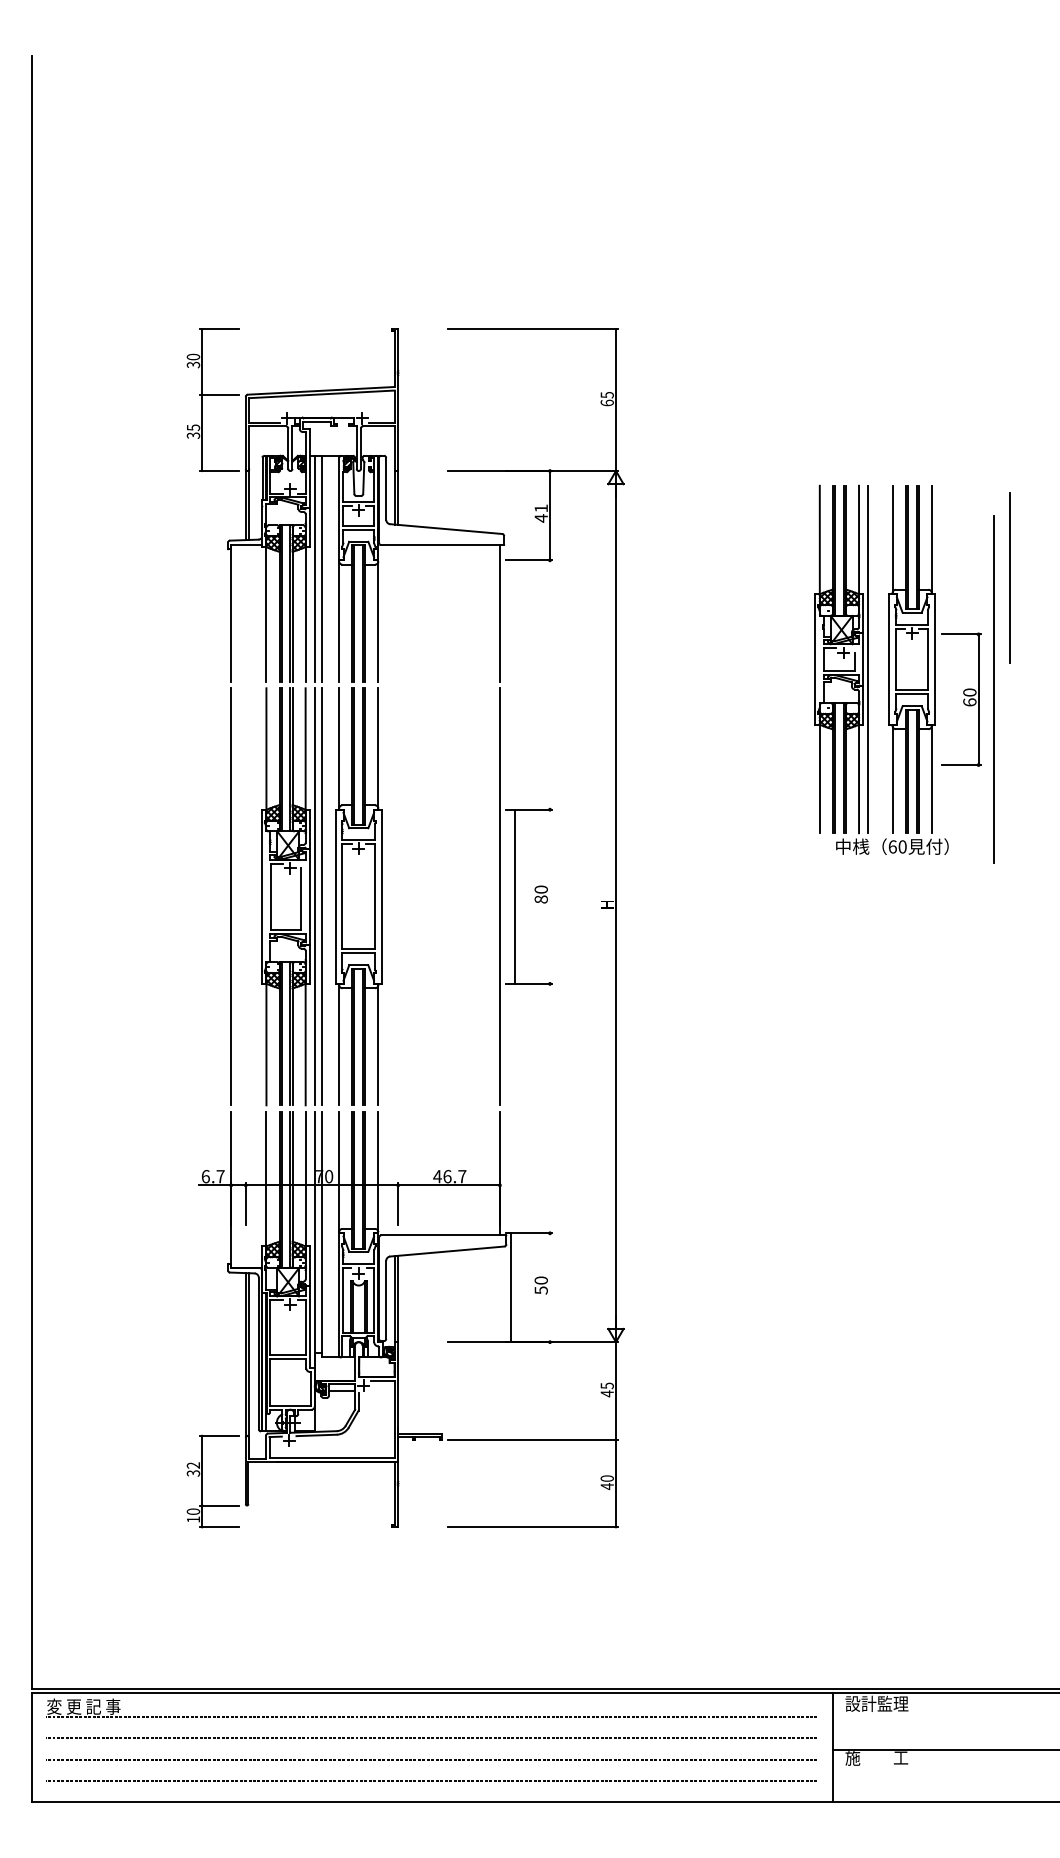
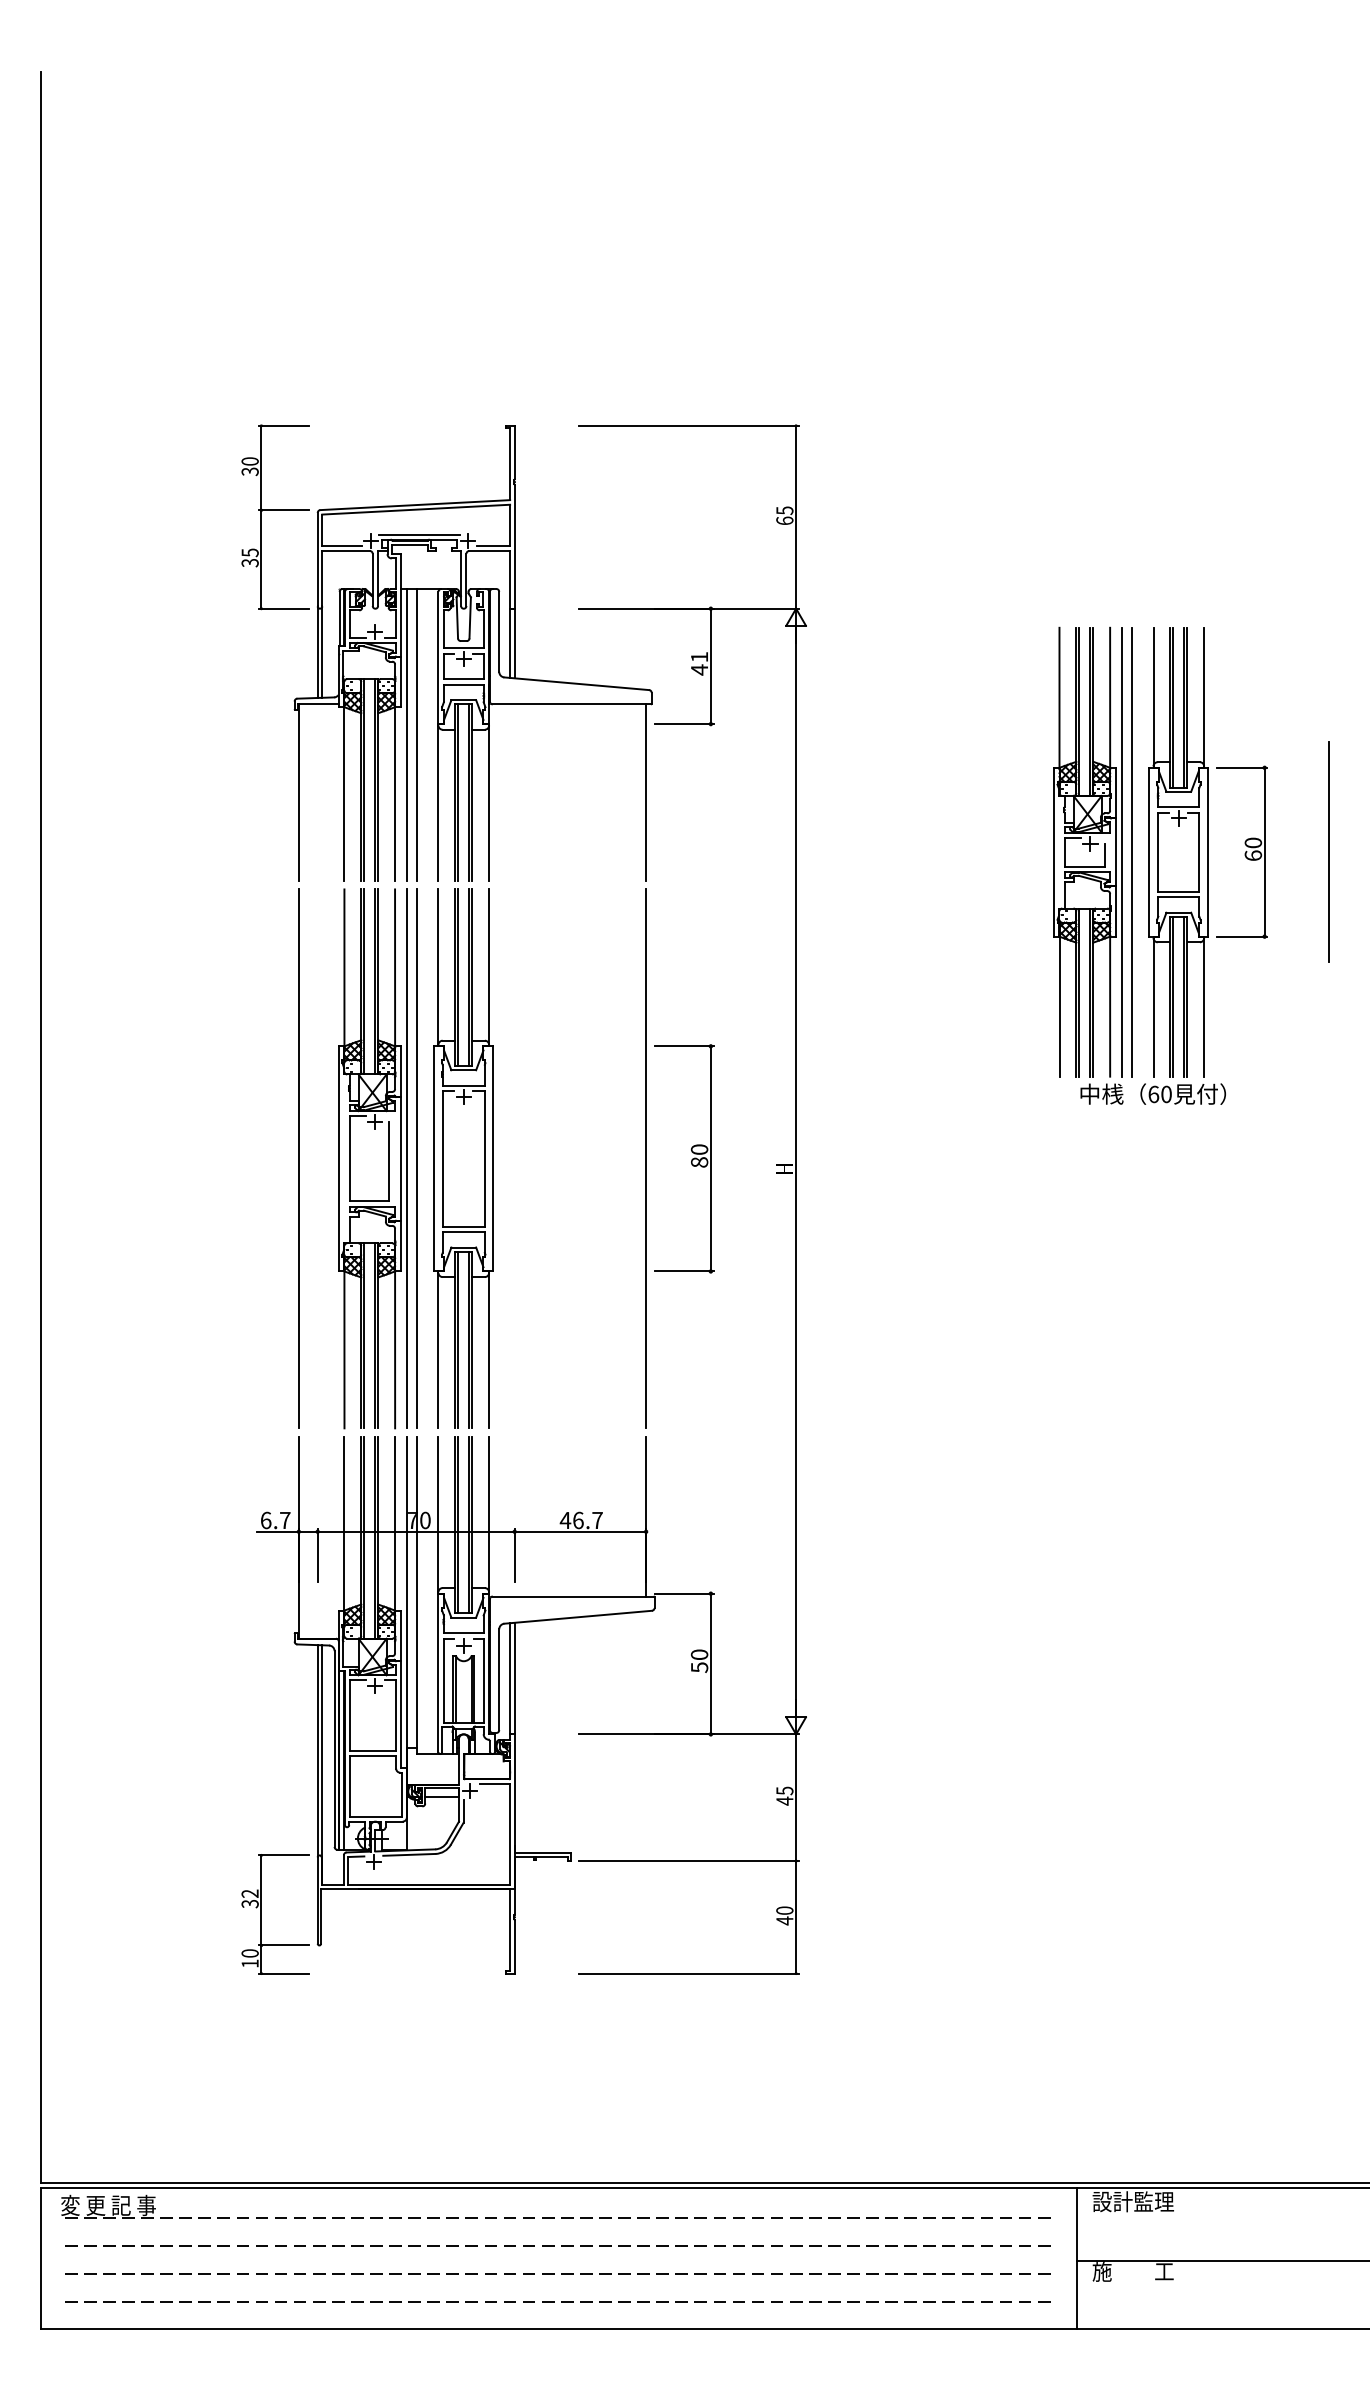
line: (324, 414) -> (419, 535), added
line: (1009, 577) -> (1328, 851), moved
line: (993, 689) -> (1131, 852), moved
part: (960, 699) -> (1241, 851), moved
line: (514, 896) -> (710, 1158), moved
line: (511, 1287) -> (710, 1663), moved

